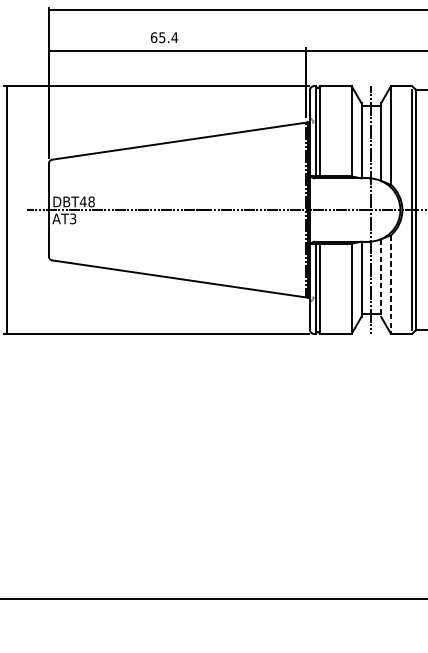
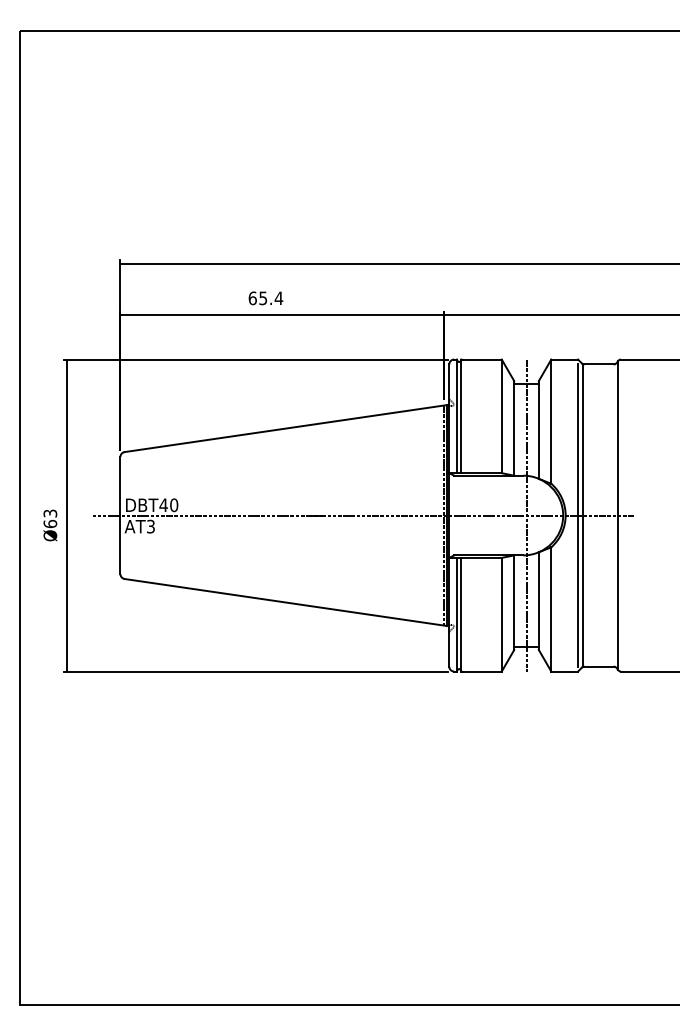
text: (91, 201) -> (174, 504), DBT48 -> DBT40
line: (380, 278) -> (538, 601), dashed -> solid
line: (391, 284) -> (551, 609), dashed -> solid

